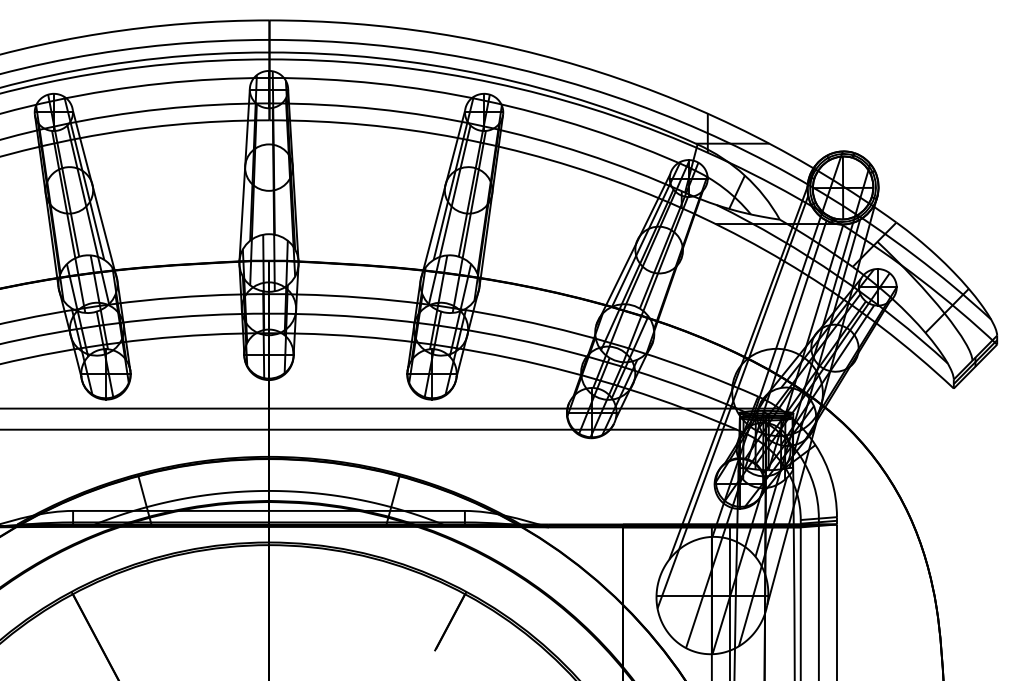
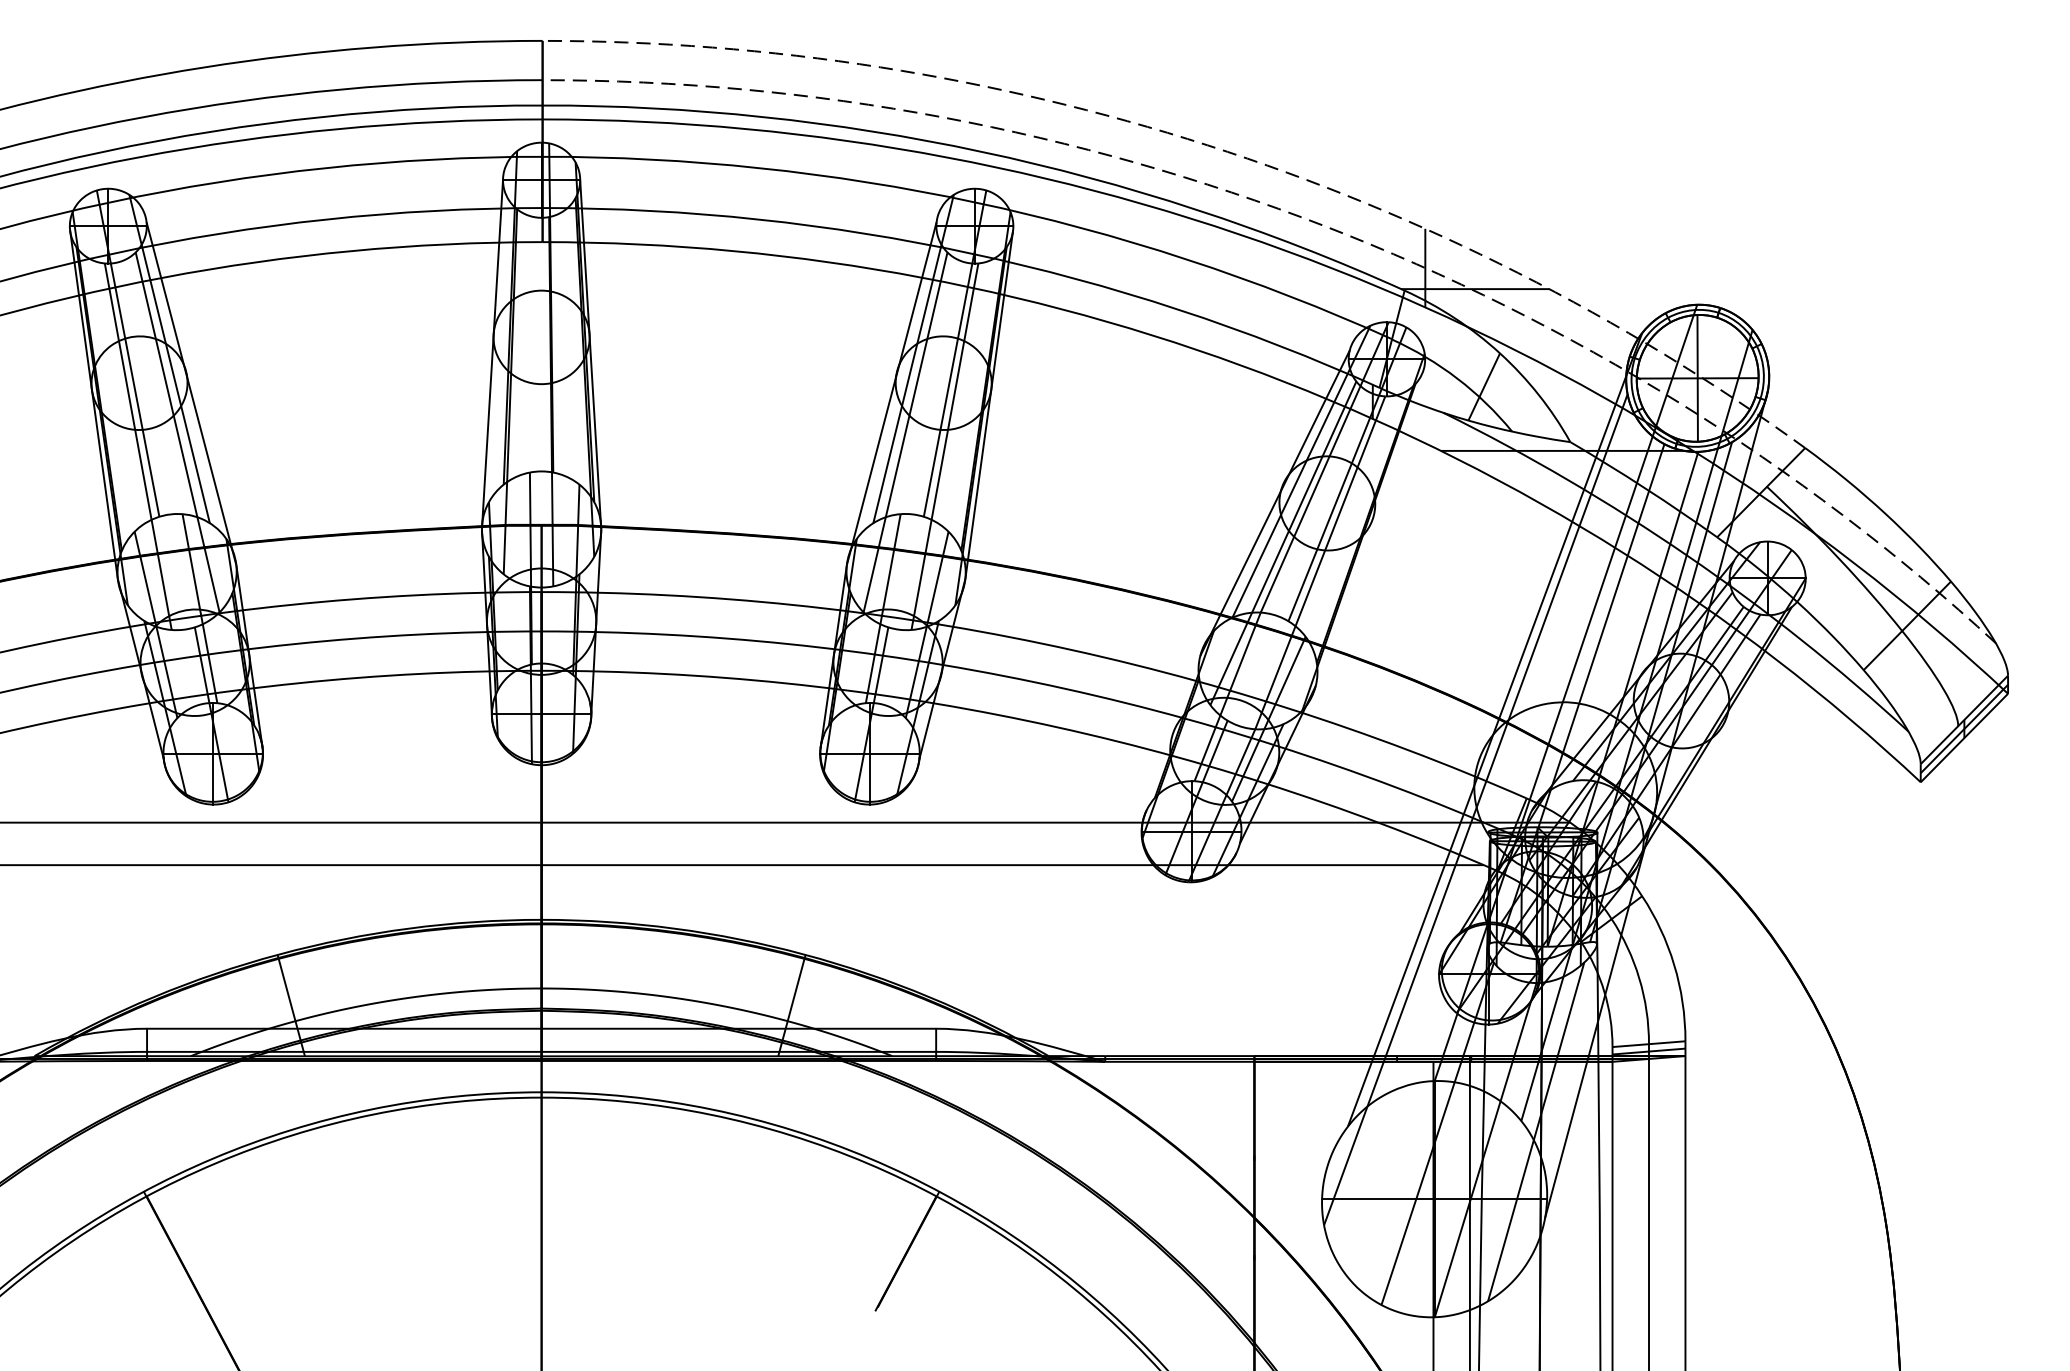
arc: (596, 71) -> (1201, 143), solid -> dashed
arc: (656, 112) -> (1321, 226), solid -> dashed

